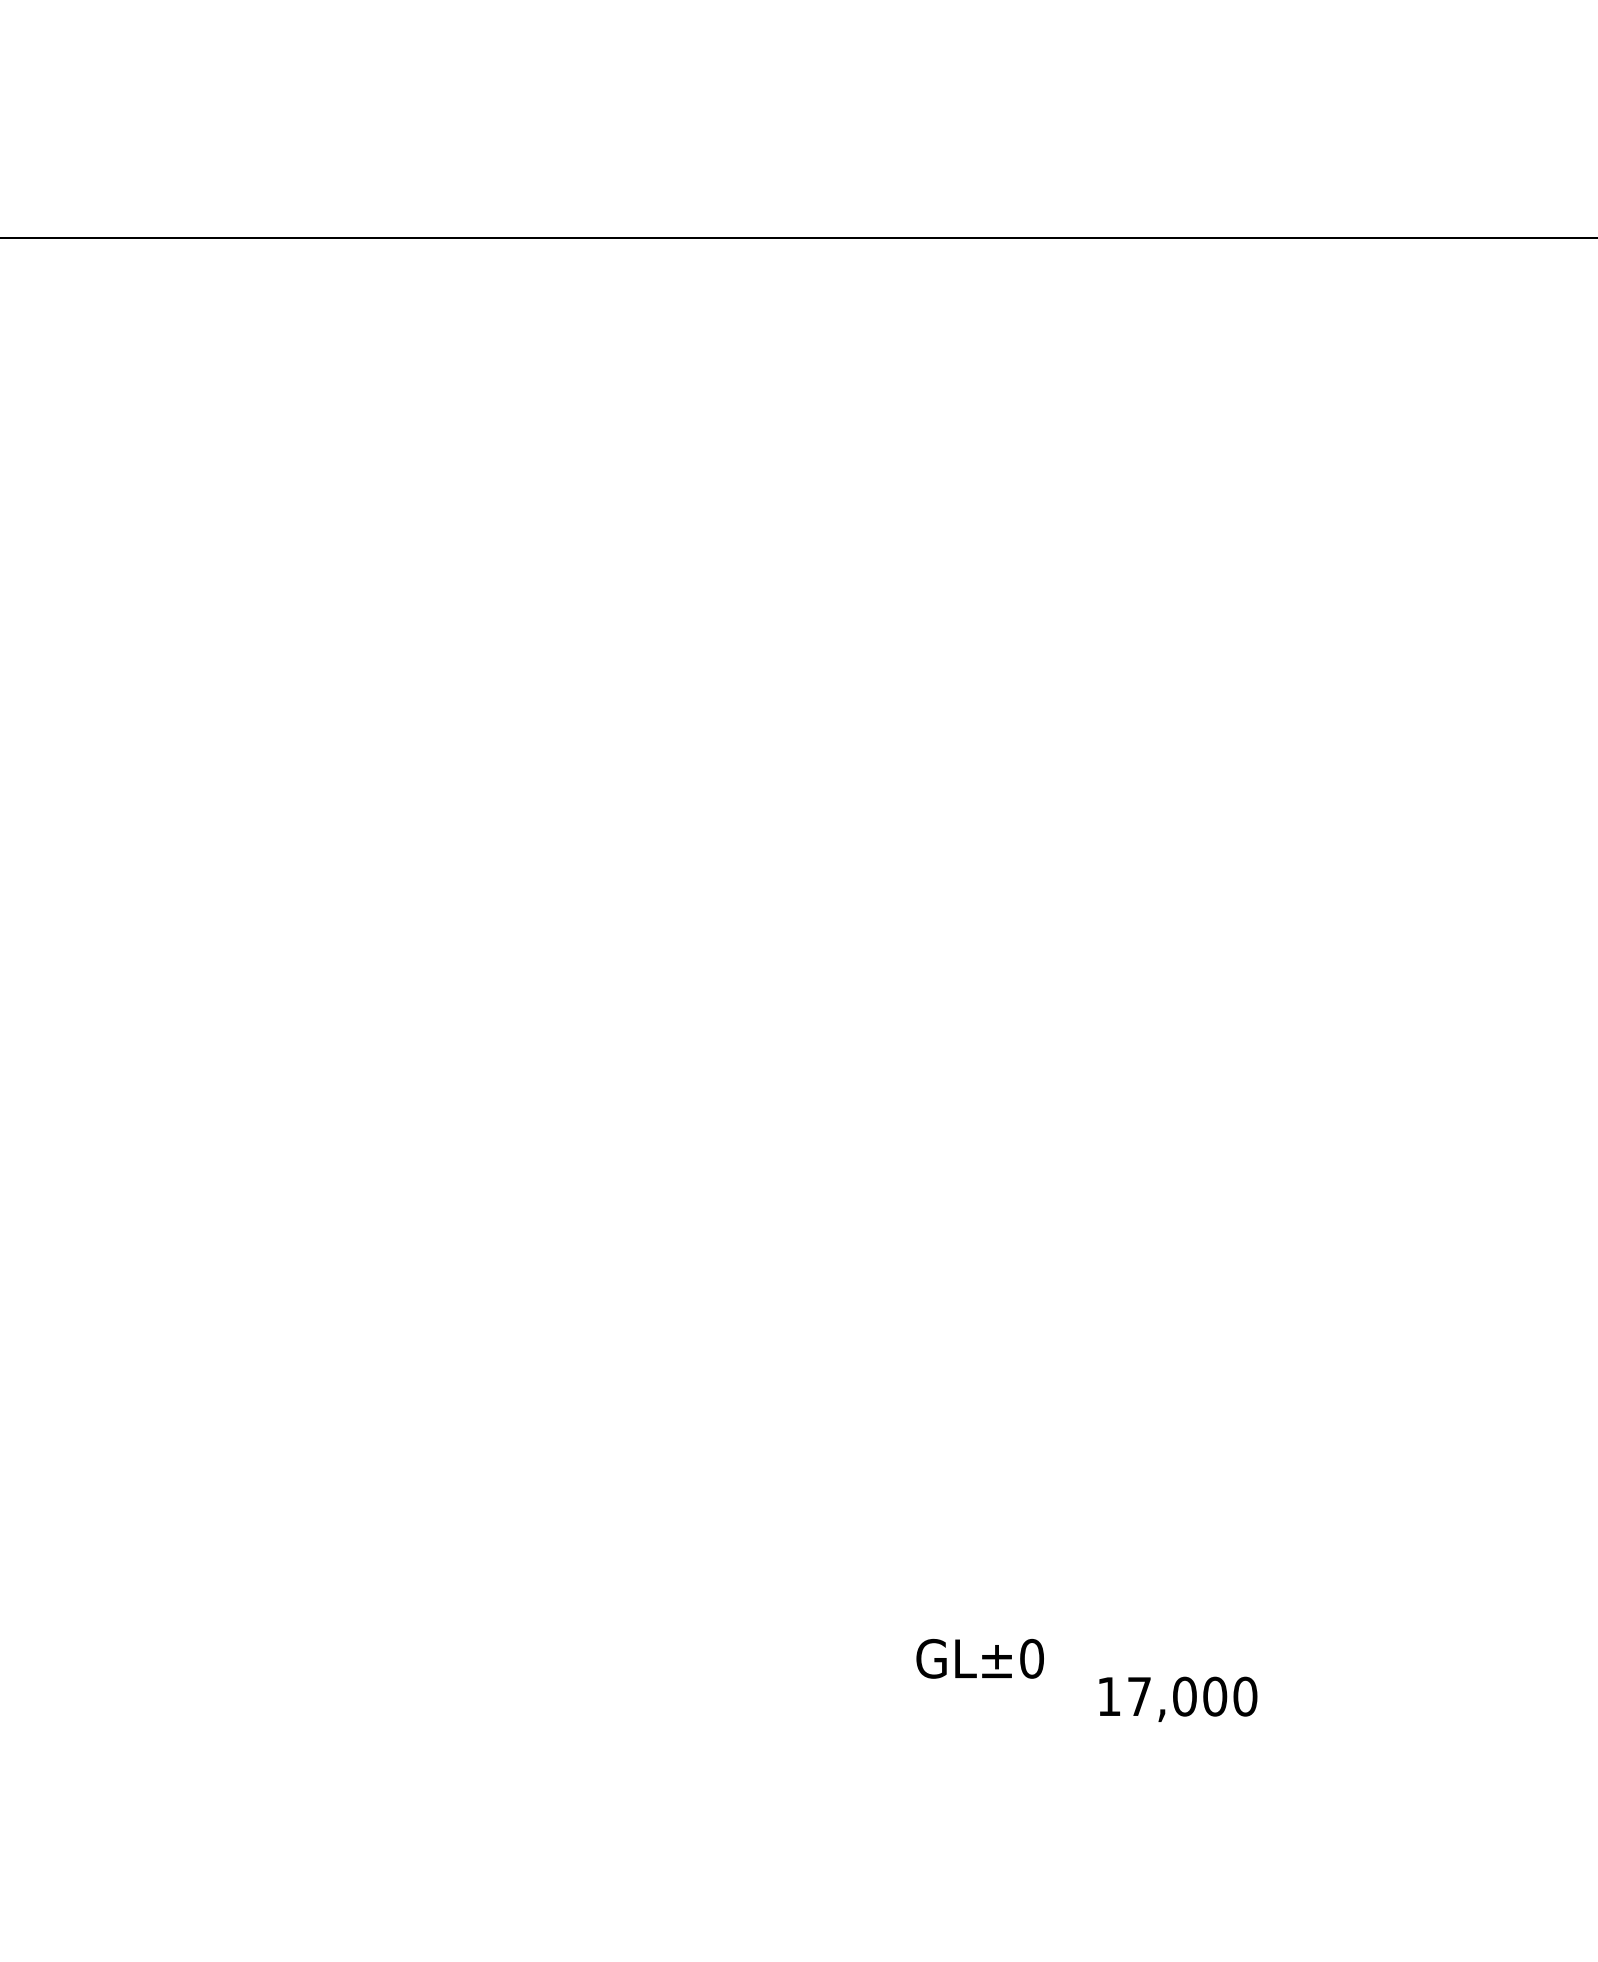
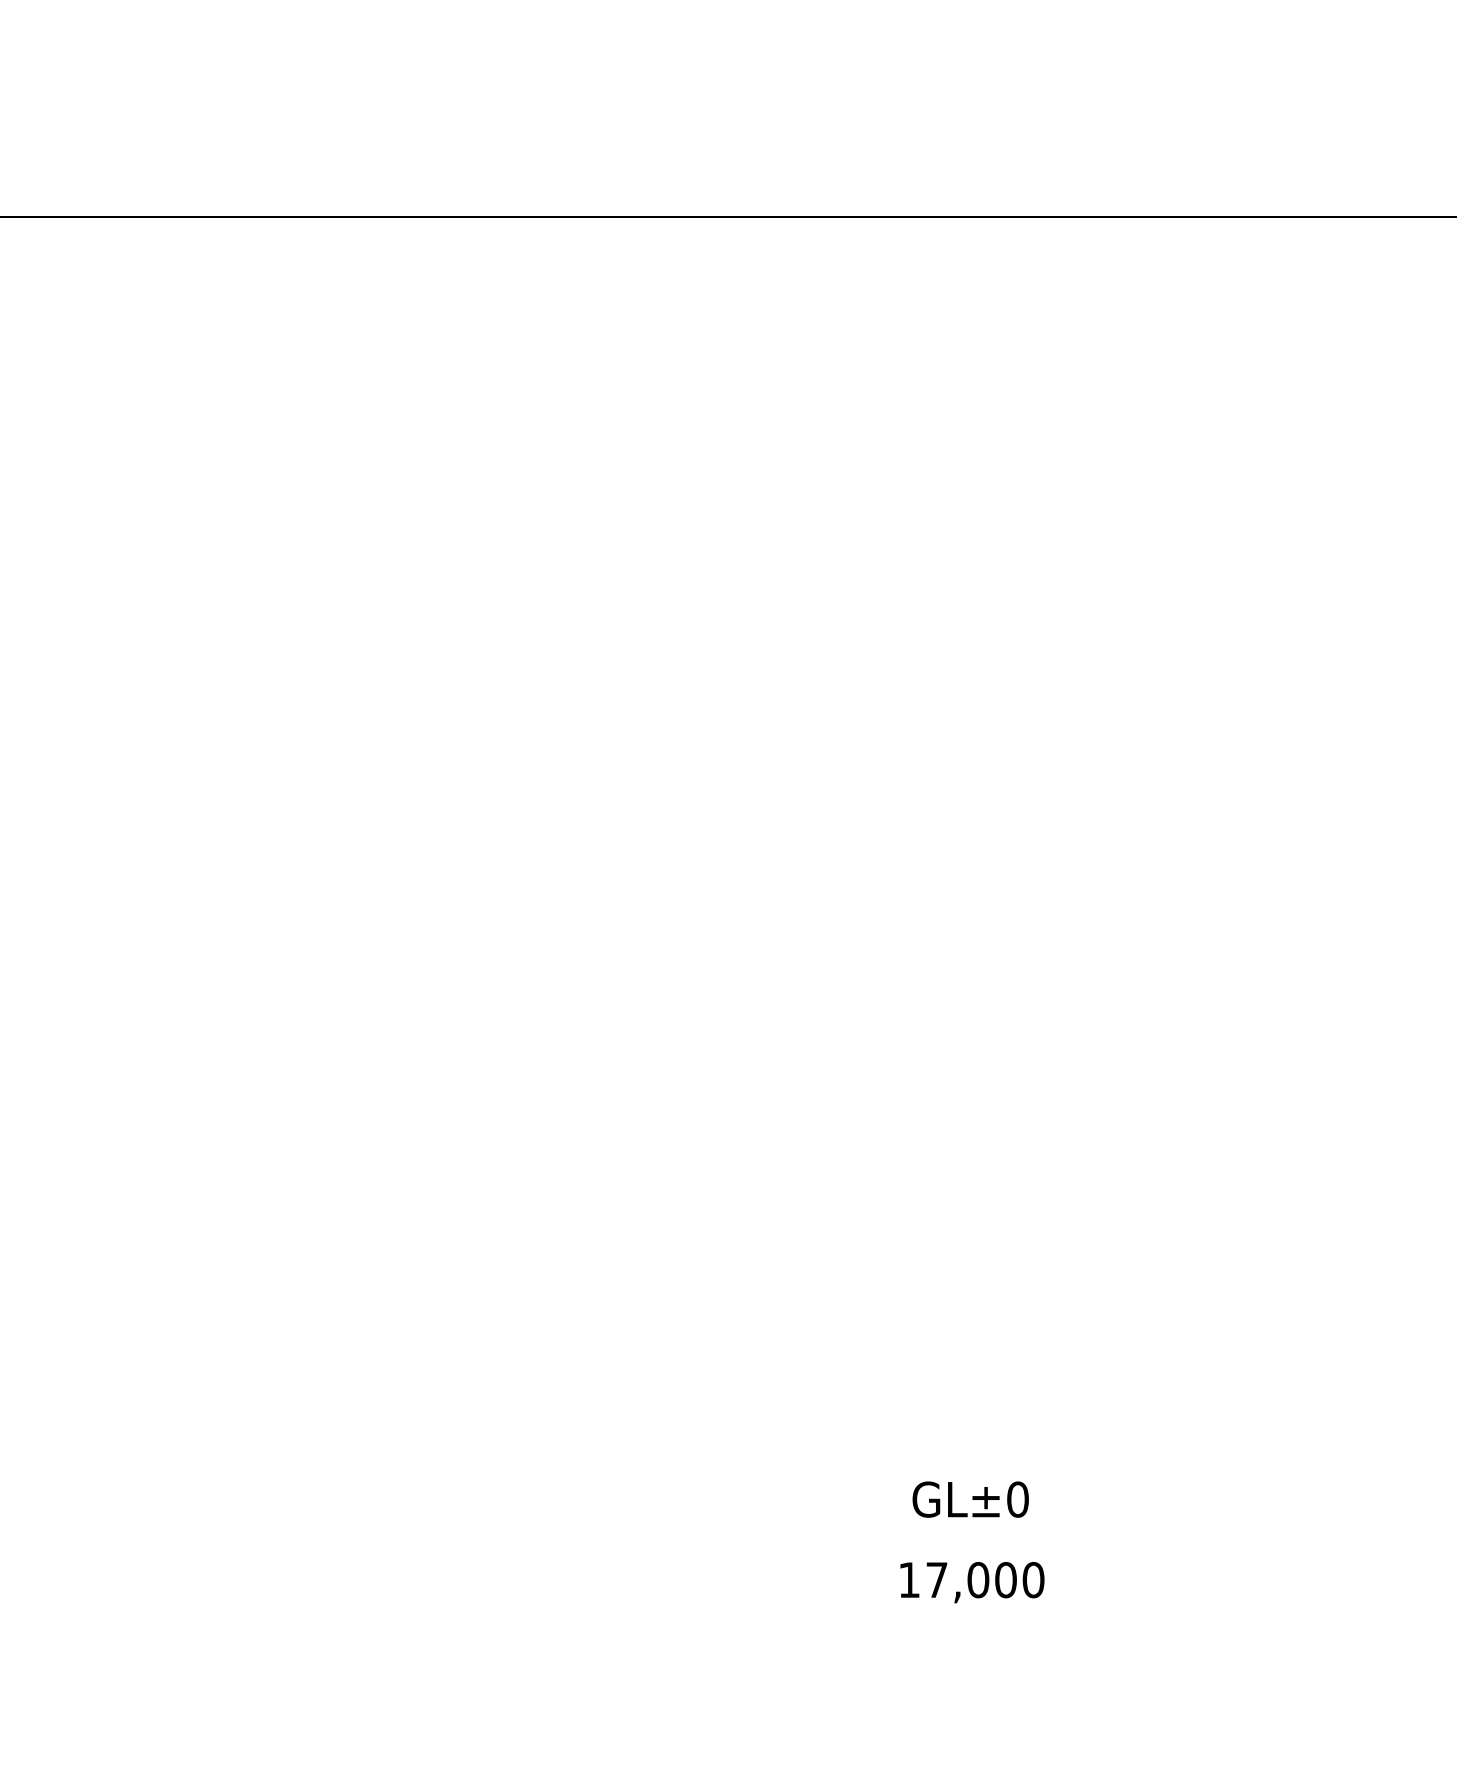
text: (979, 1658) -> (970, 1499), moved
text: (1178, 1699) -> (972, 1582), moved

